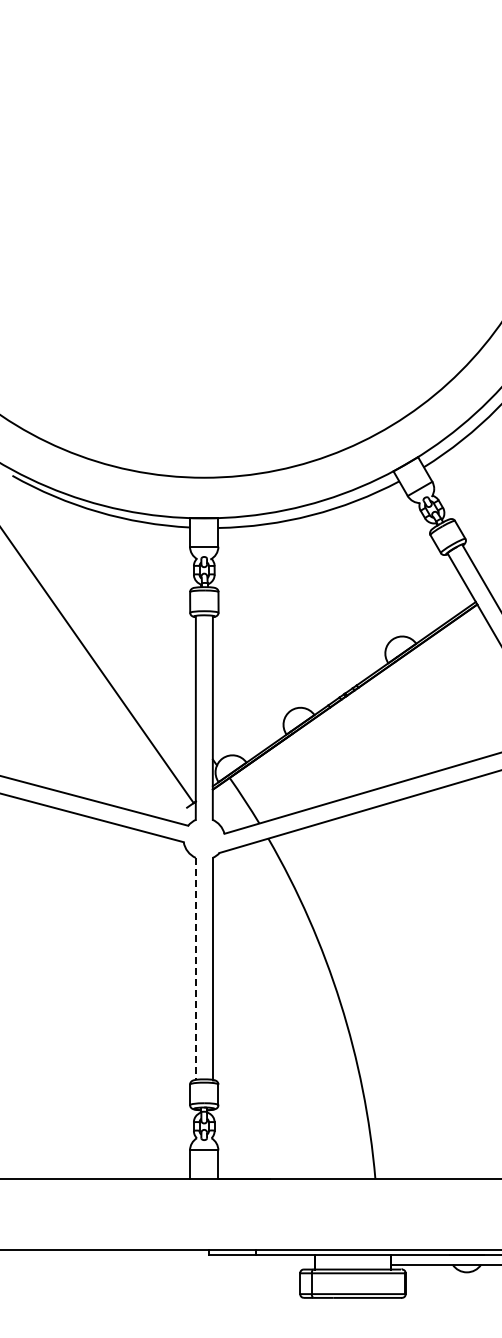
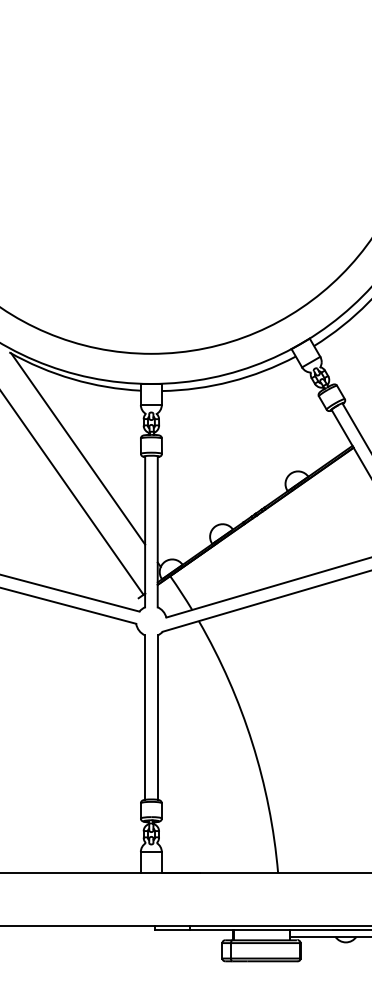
line: (105, 606) -> (78, 449), added
line: (195, 969) -> (144, 718), dashed -> solid

